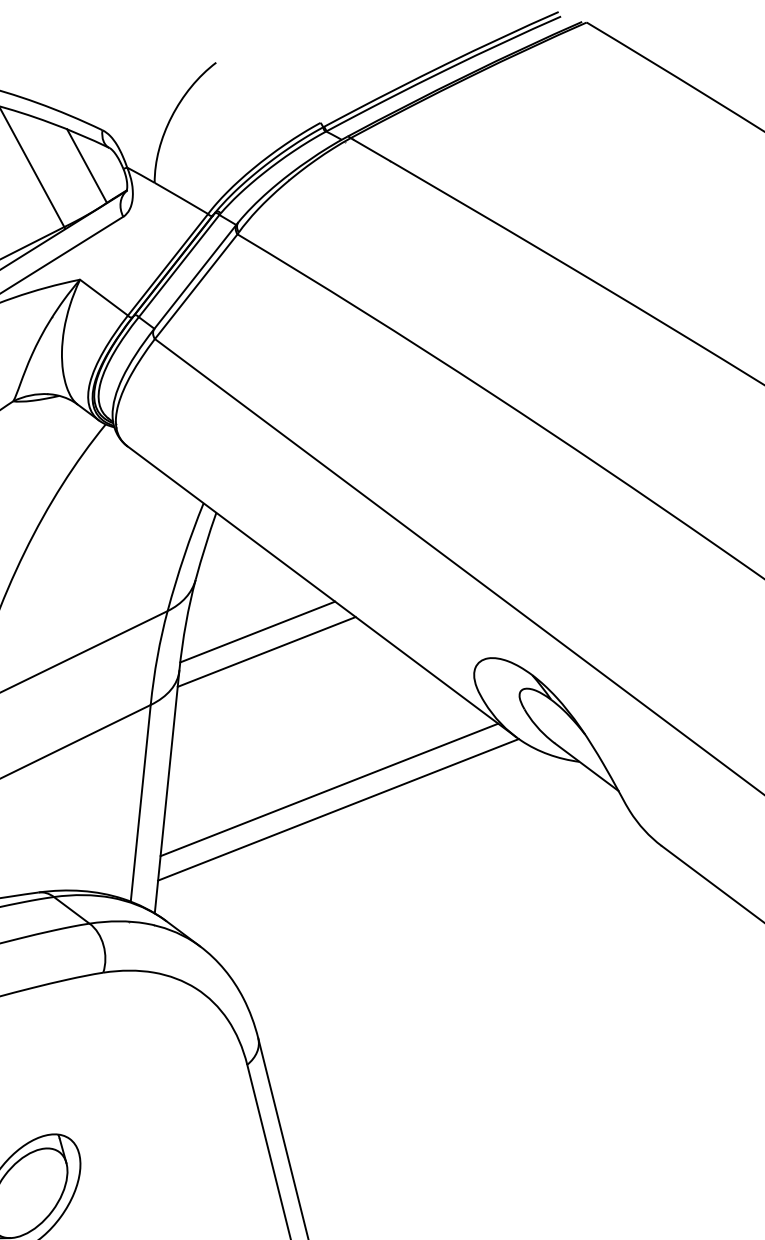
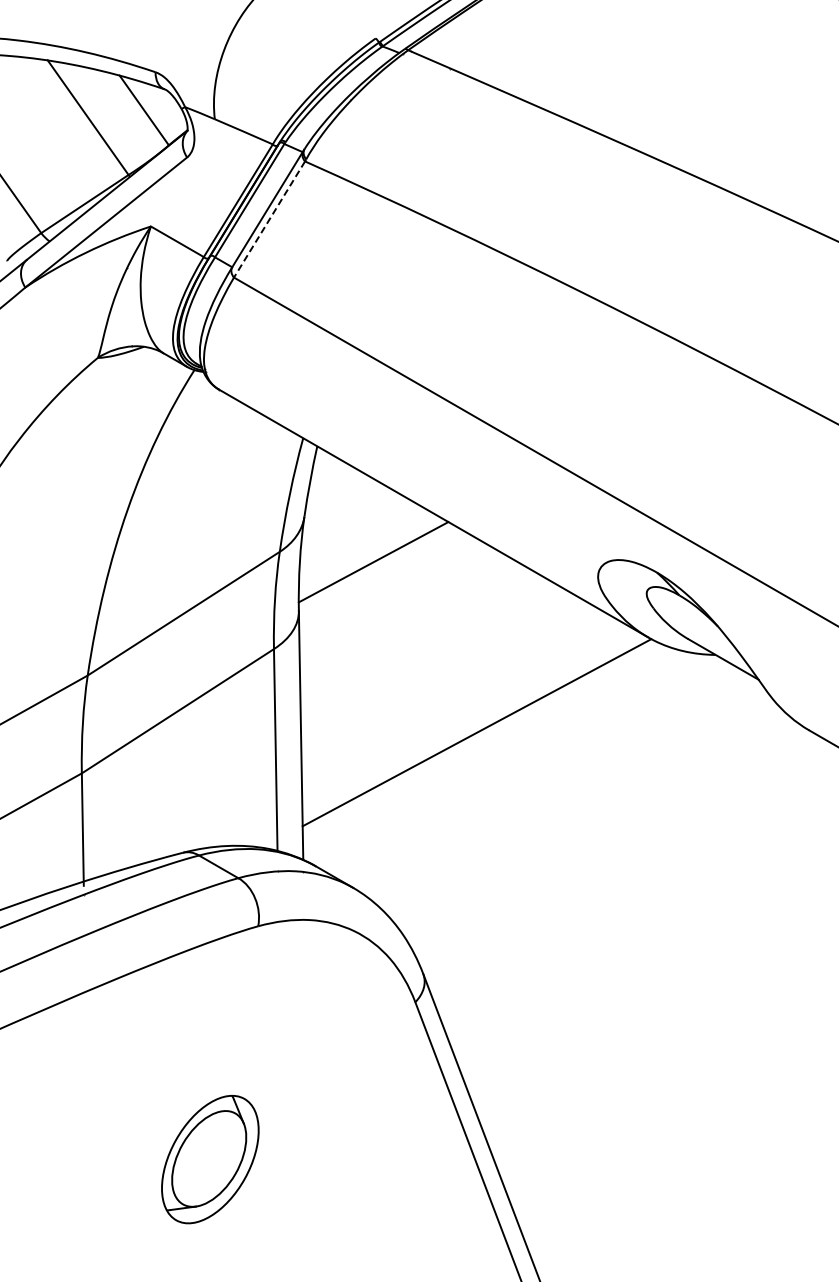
line: (196, 286) -> (269, 219), solid -> dashed
line: (267, 652) -> (385, 581), removed
line: (329, 789) -> (465, 713), removed

